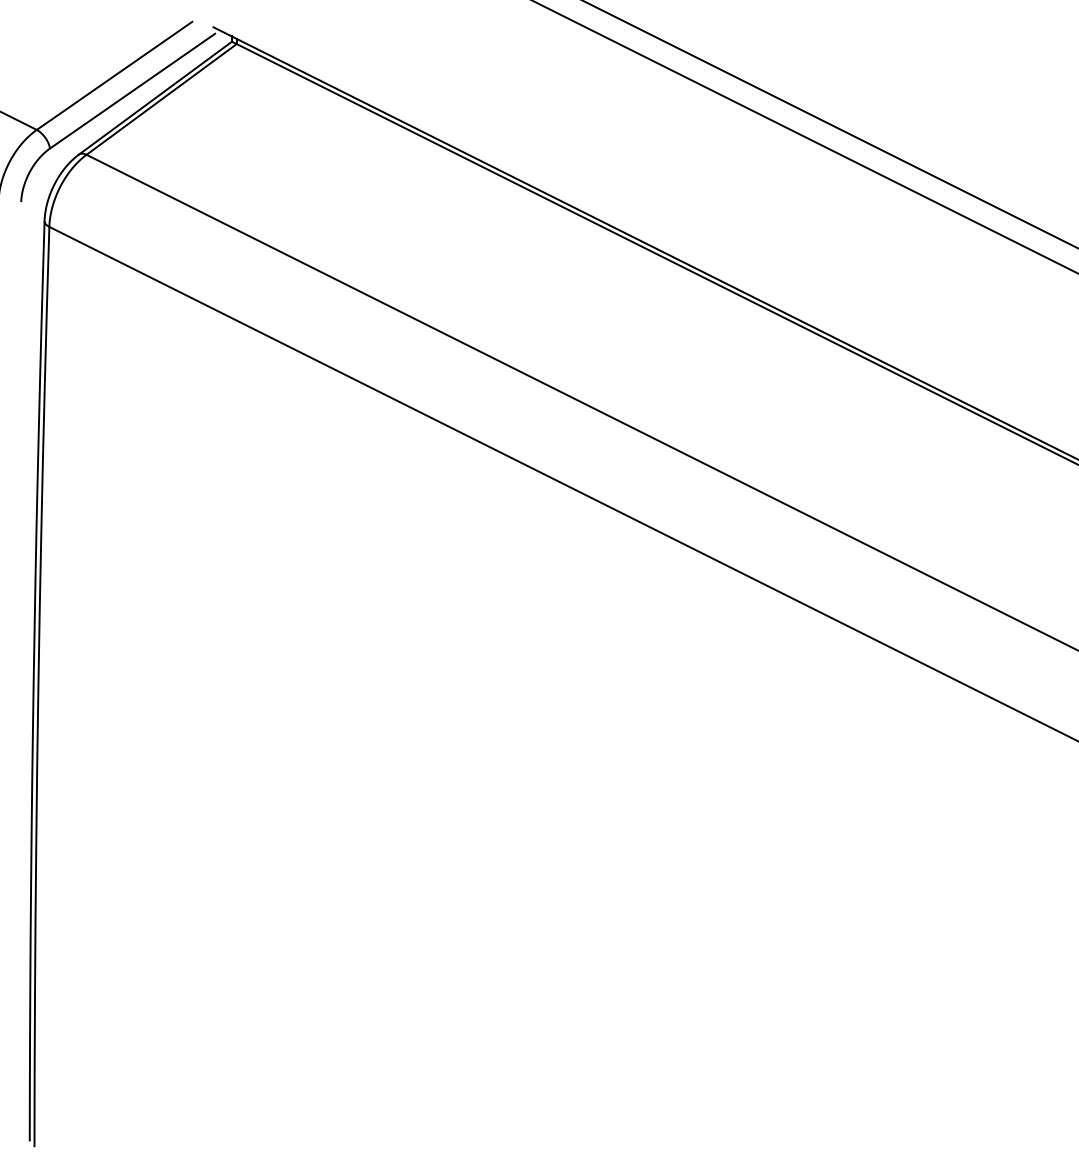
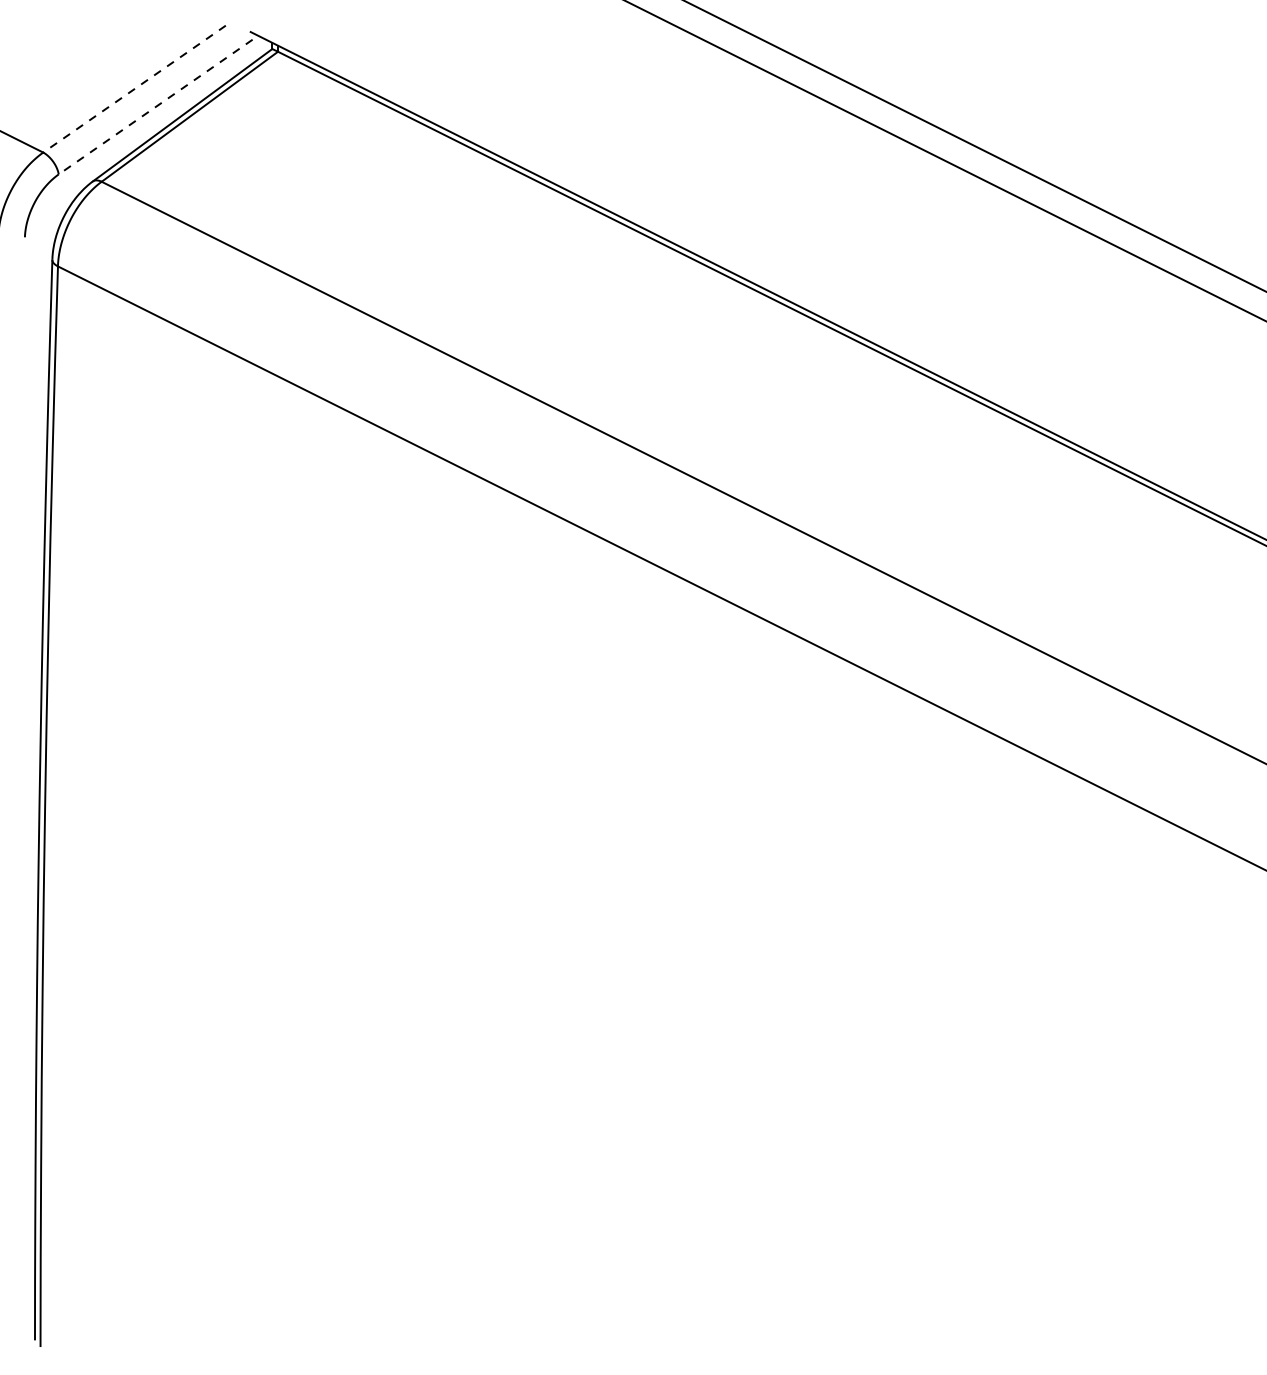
line: (114, 75) -> (134, 88), solid -> dashed
line: (132, 91) -> (155, 107), solid -> dashed

